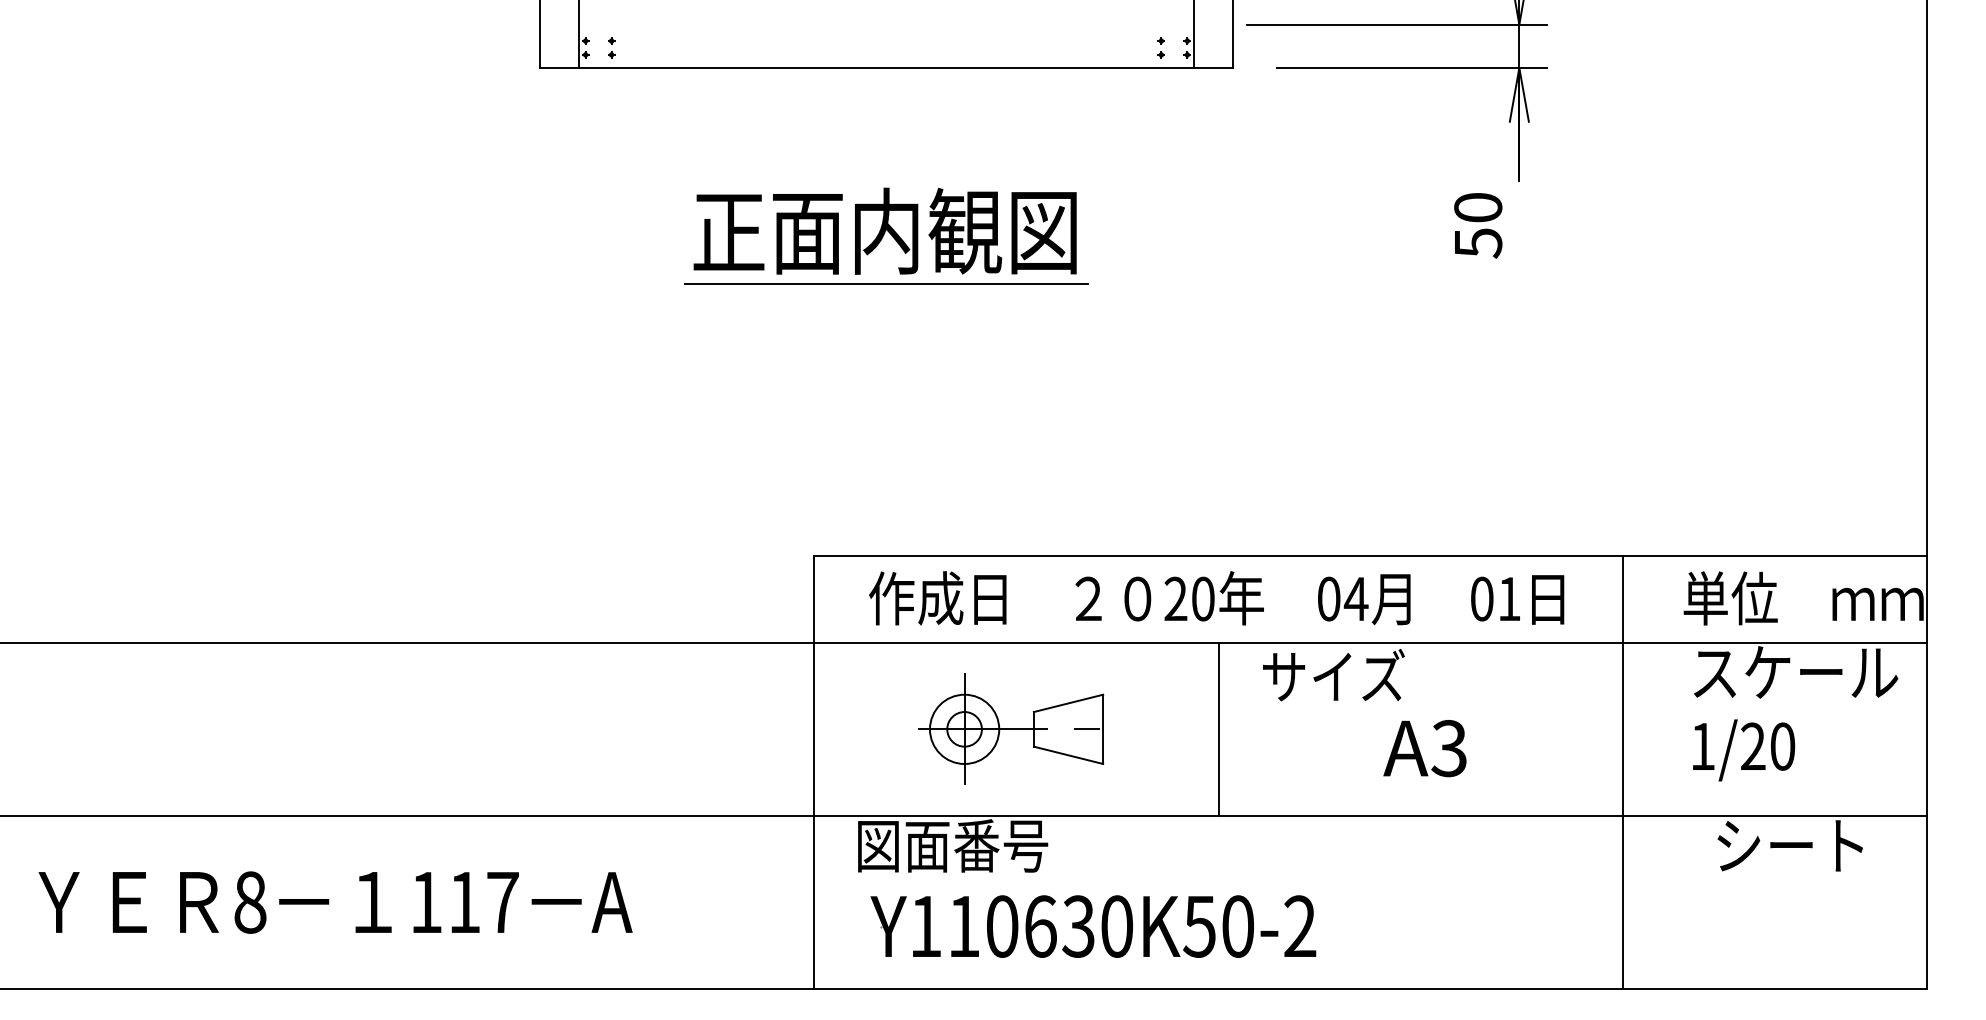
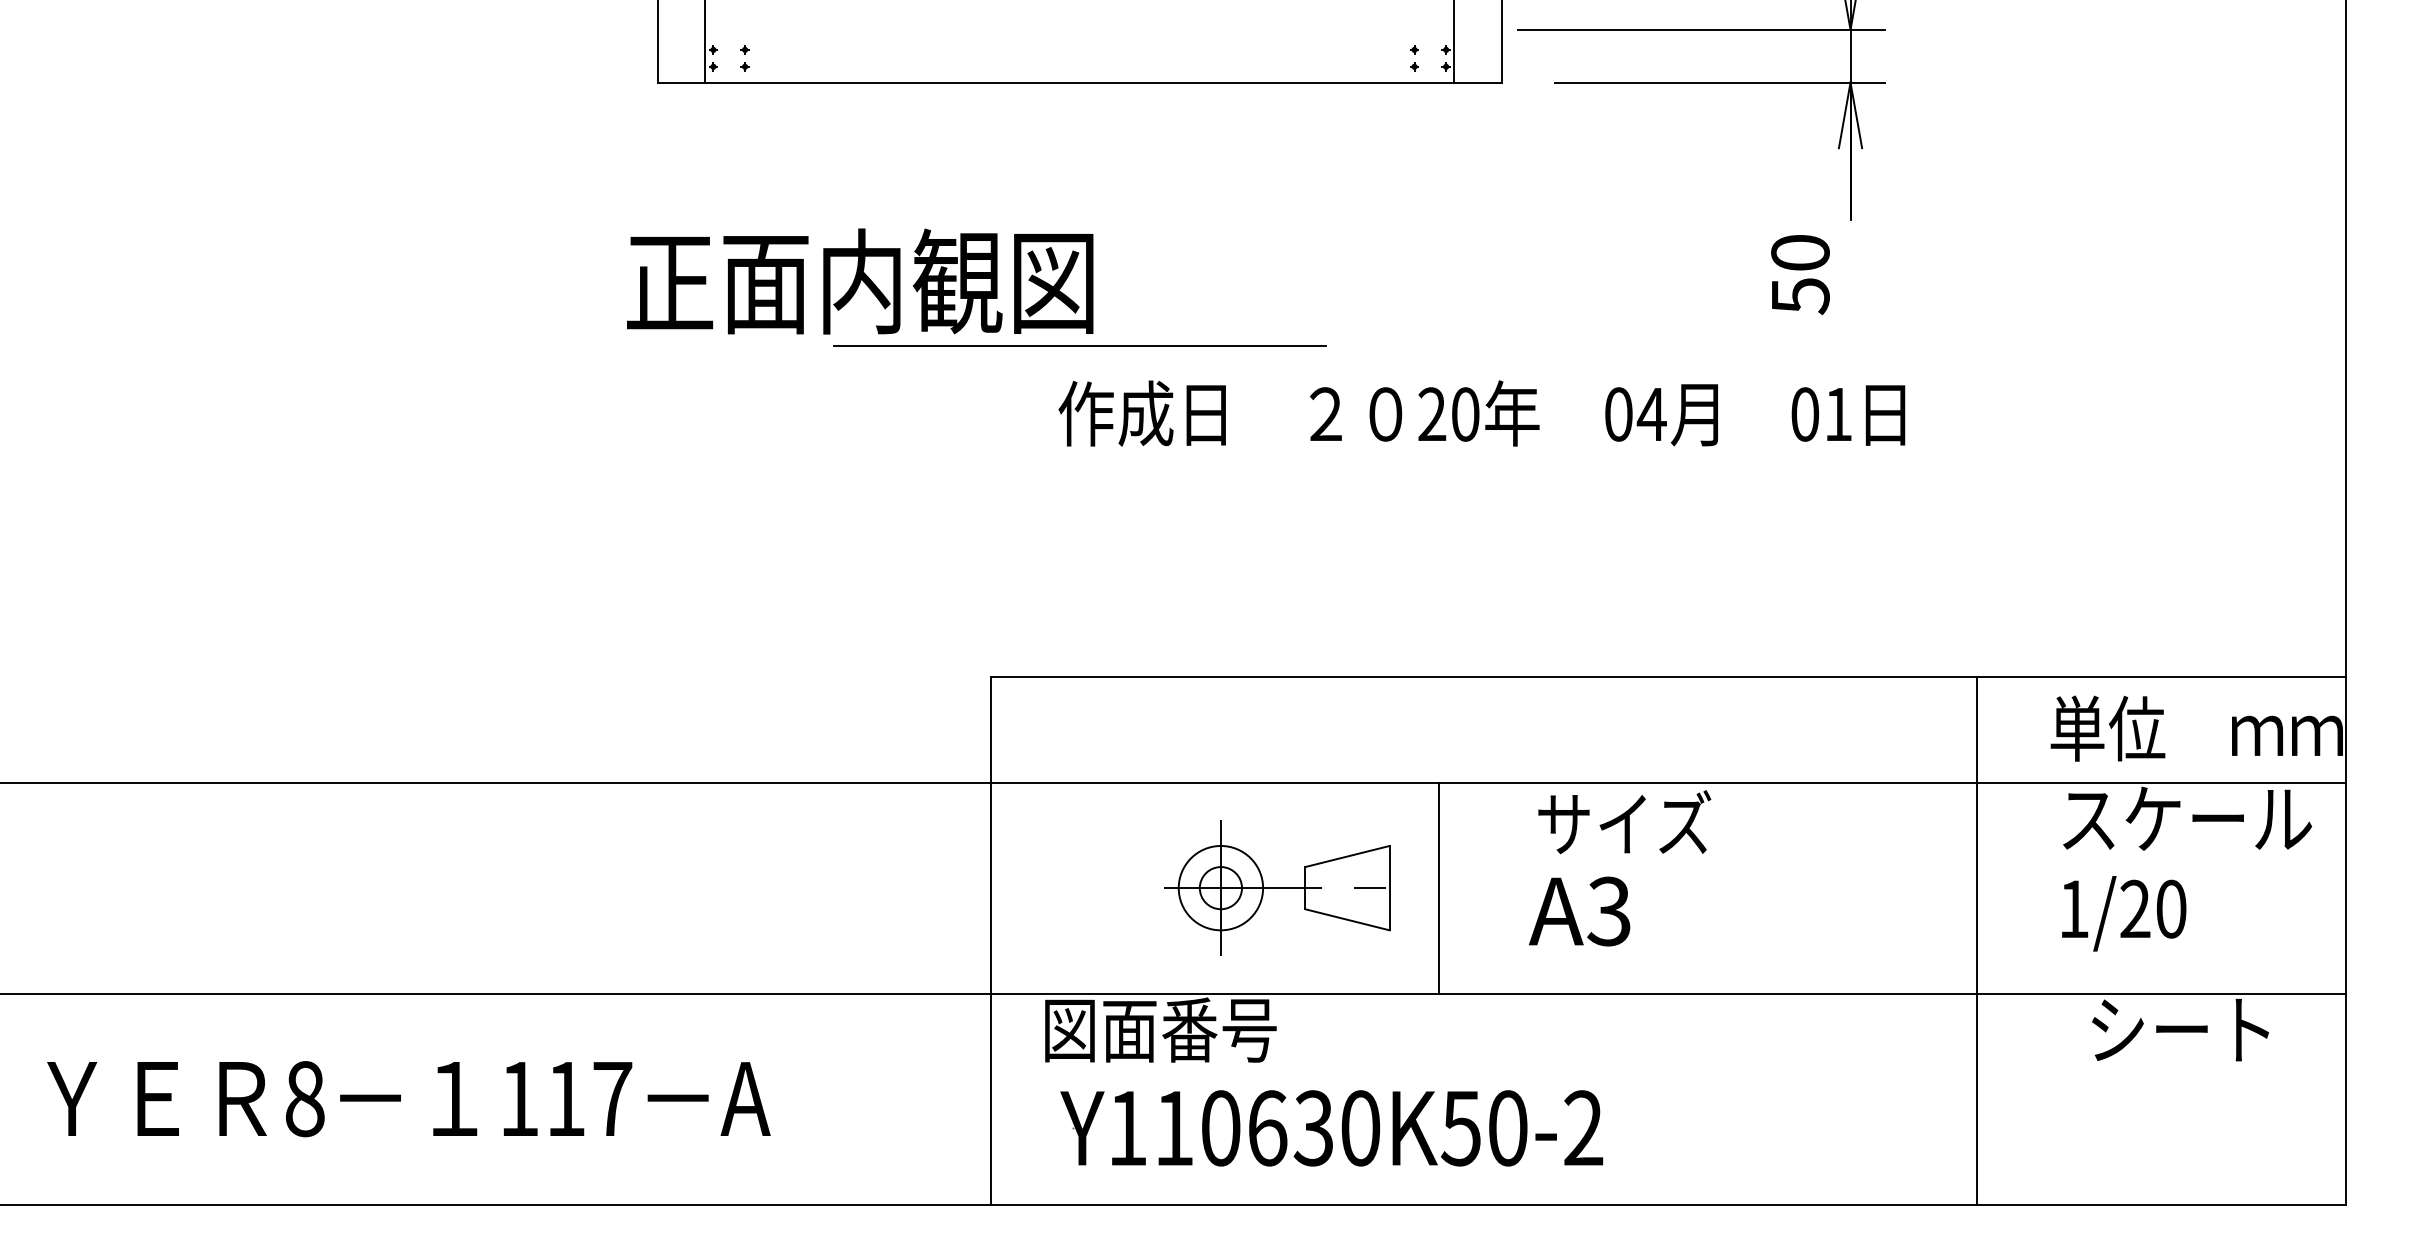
text: (885, 231) -> (860, 281), moved
text: (1216, 598) -> (1481, 413), moved
part: (1011, 728) -> (1277, 887), moved
line: (1218, 728) -> (1439, 887), moved
text: (1424, 748) -> (1579, 911), moved

